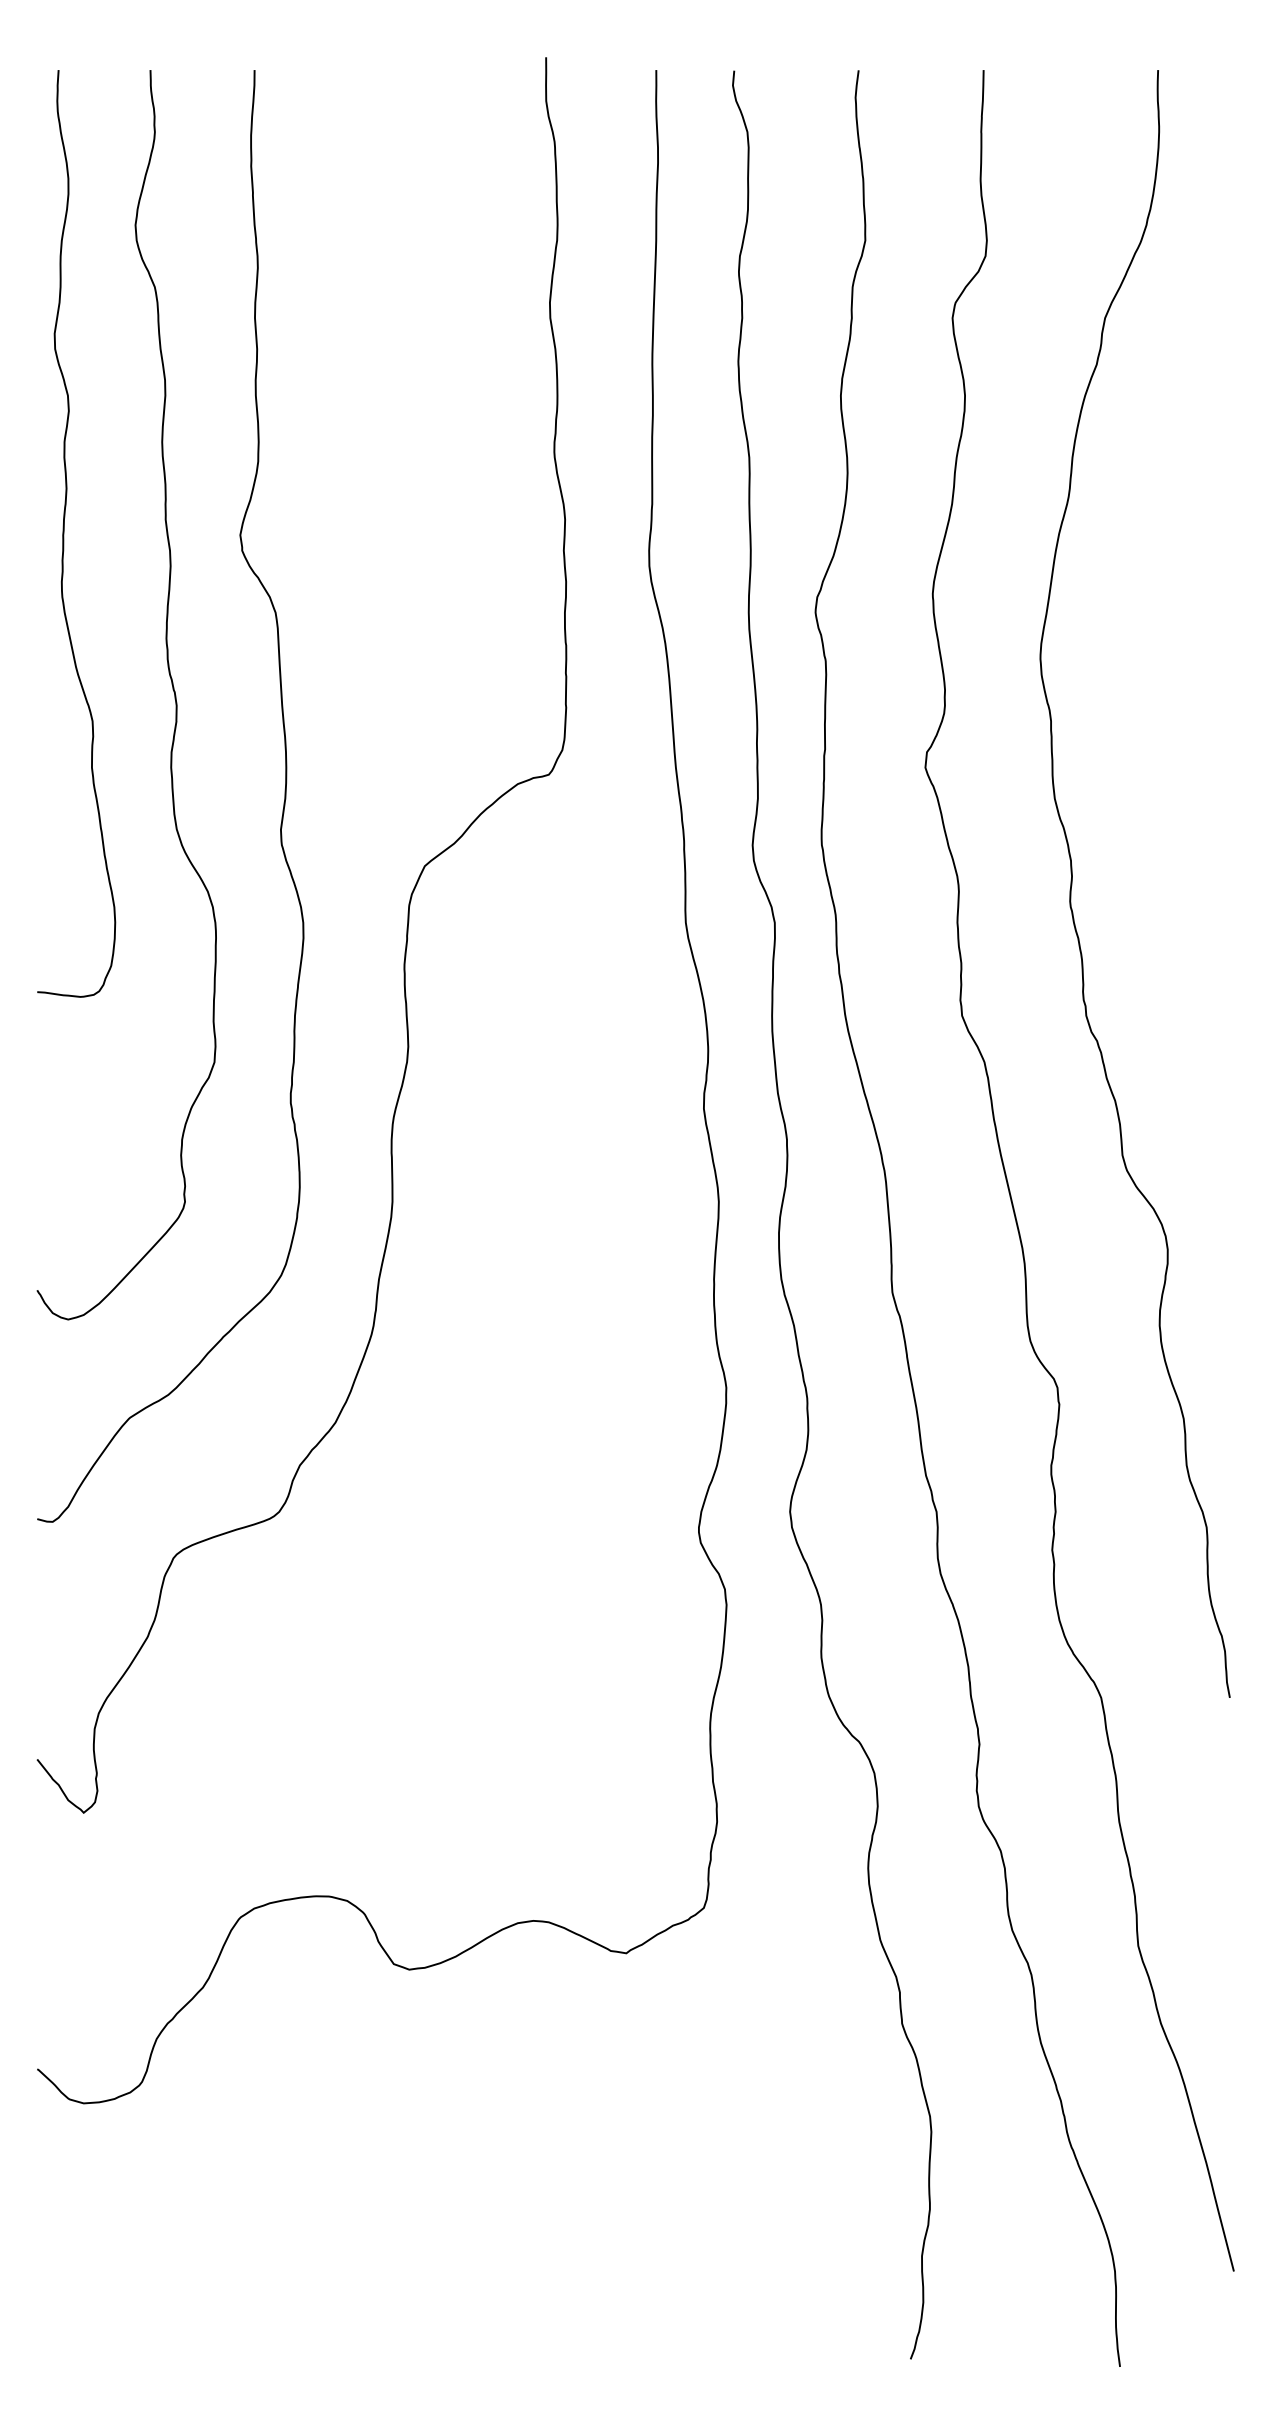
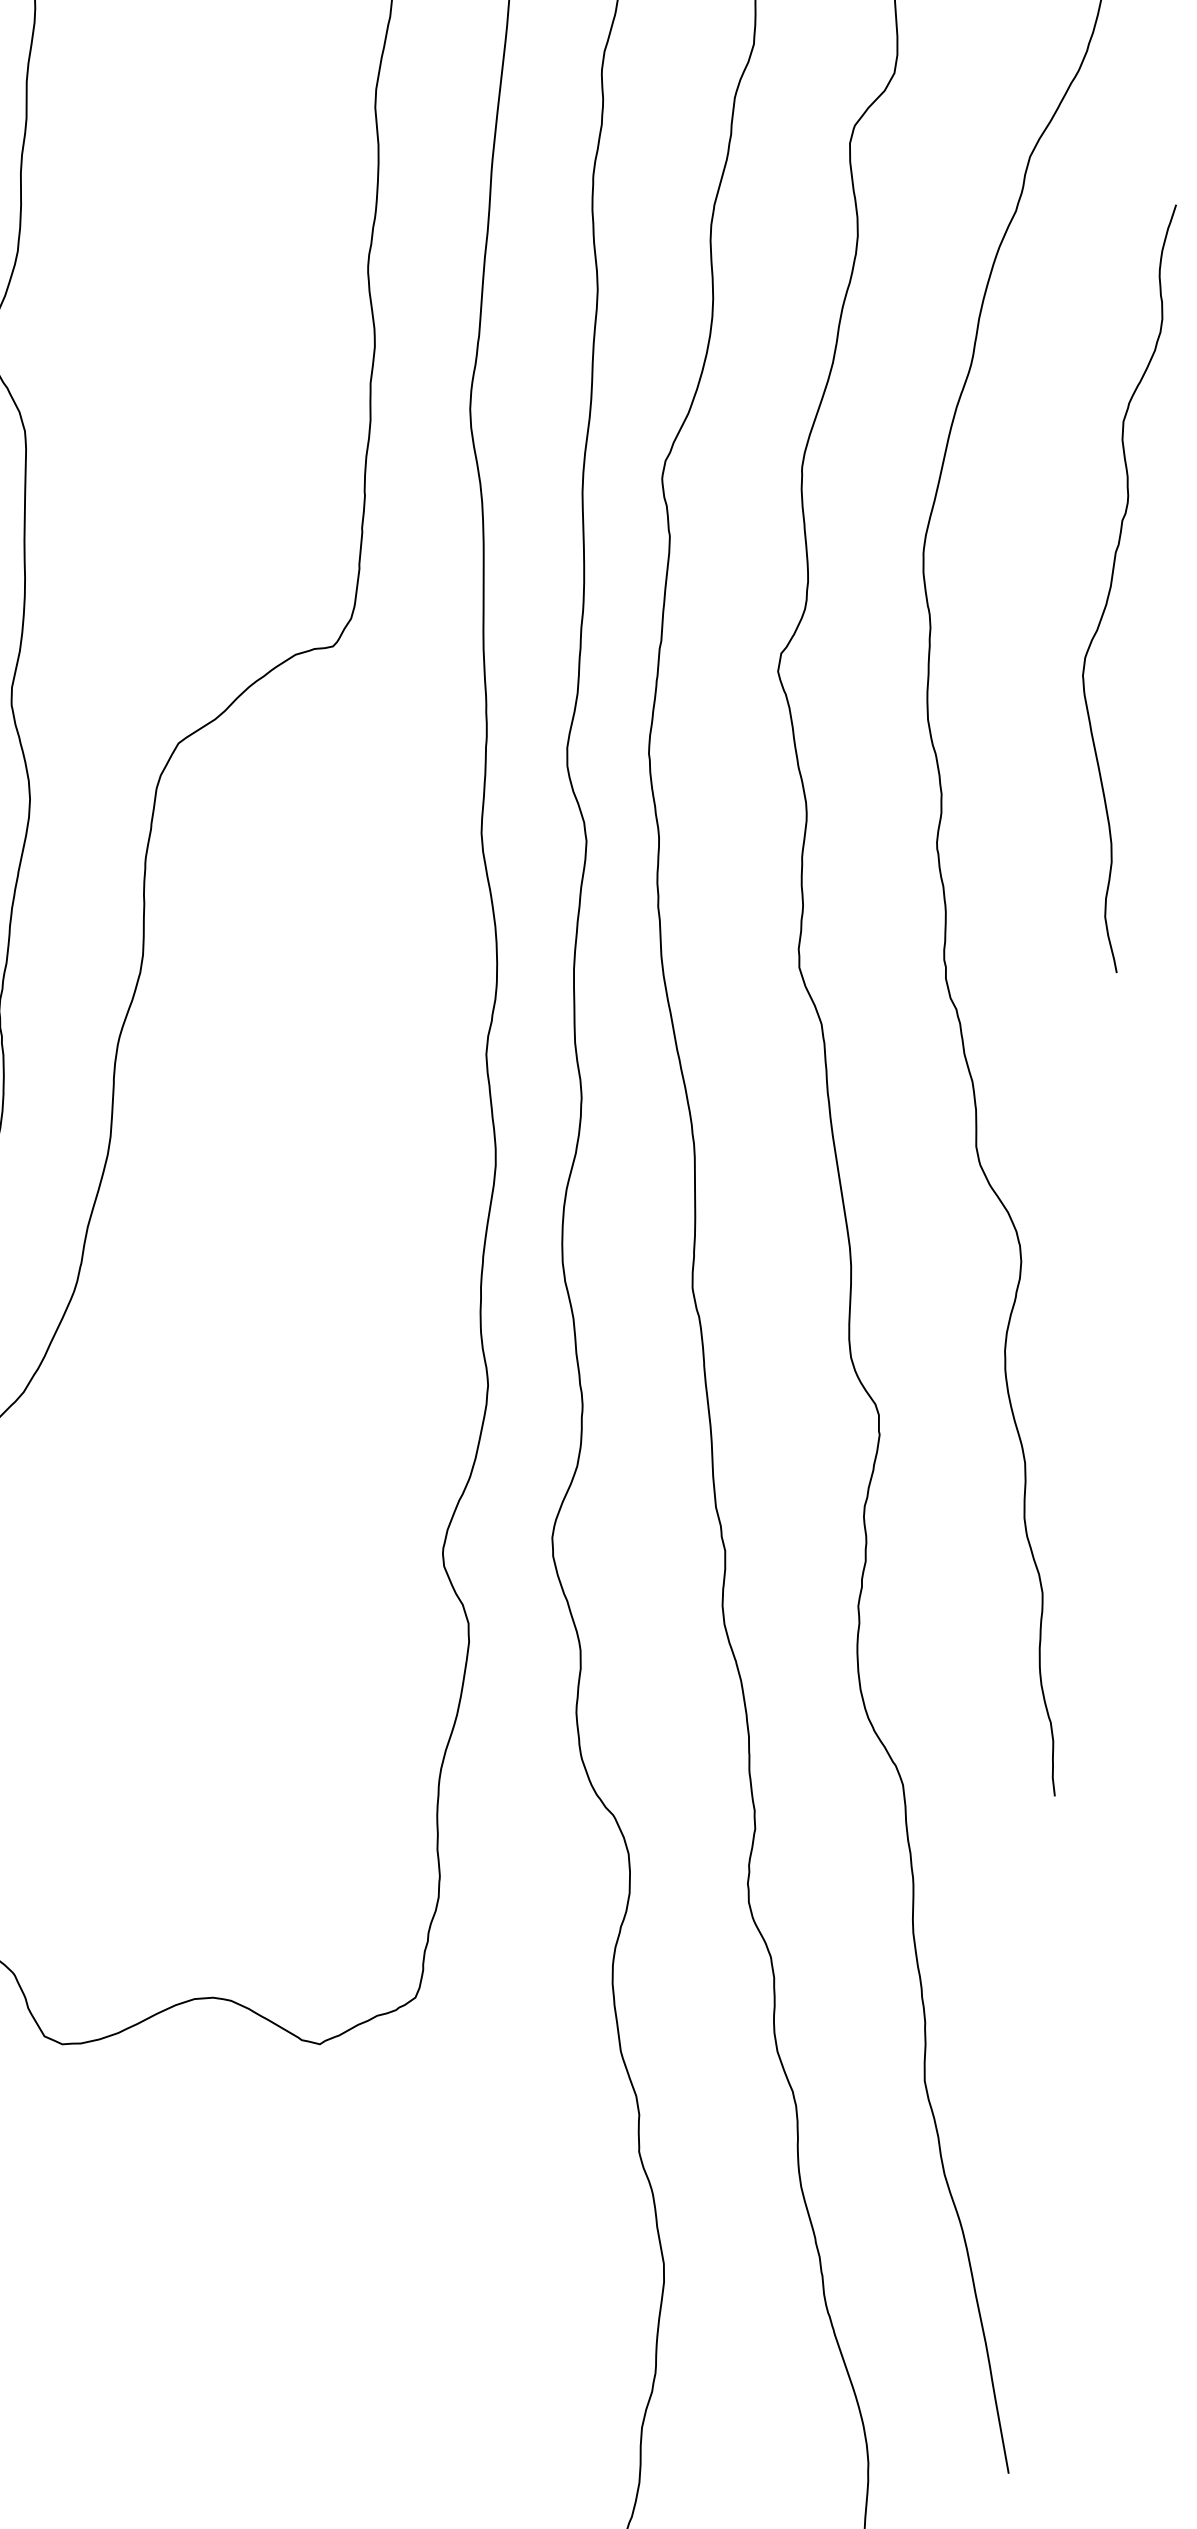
curve: (1201, 674) -> (1112, 586), added

